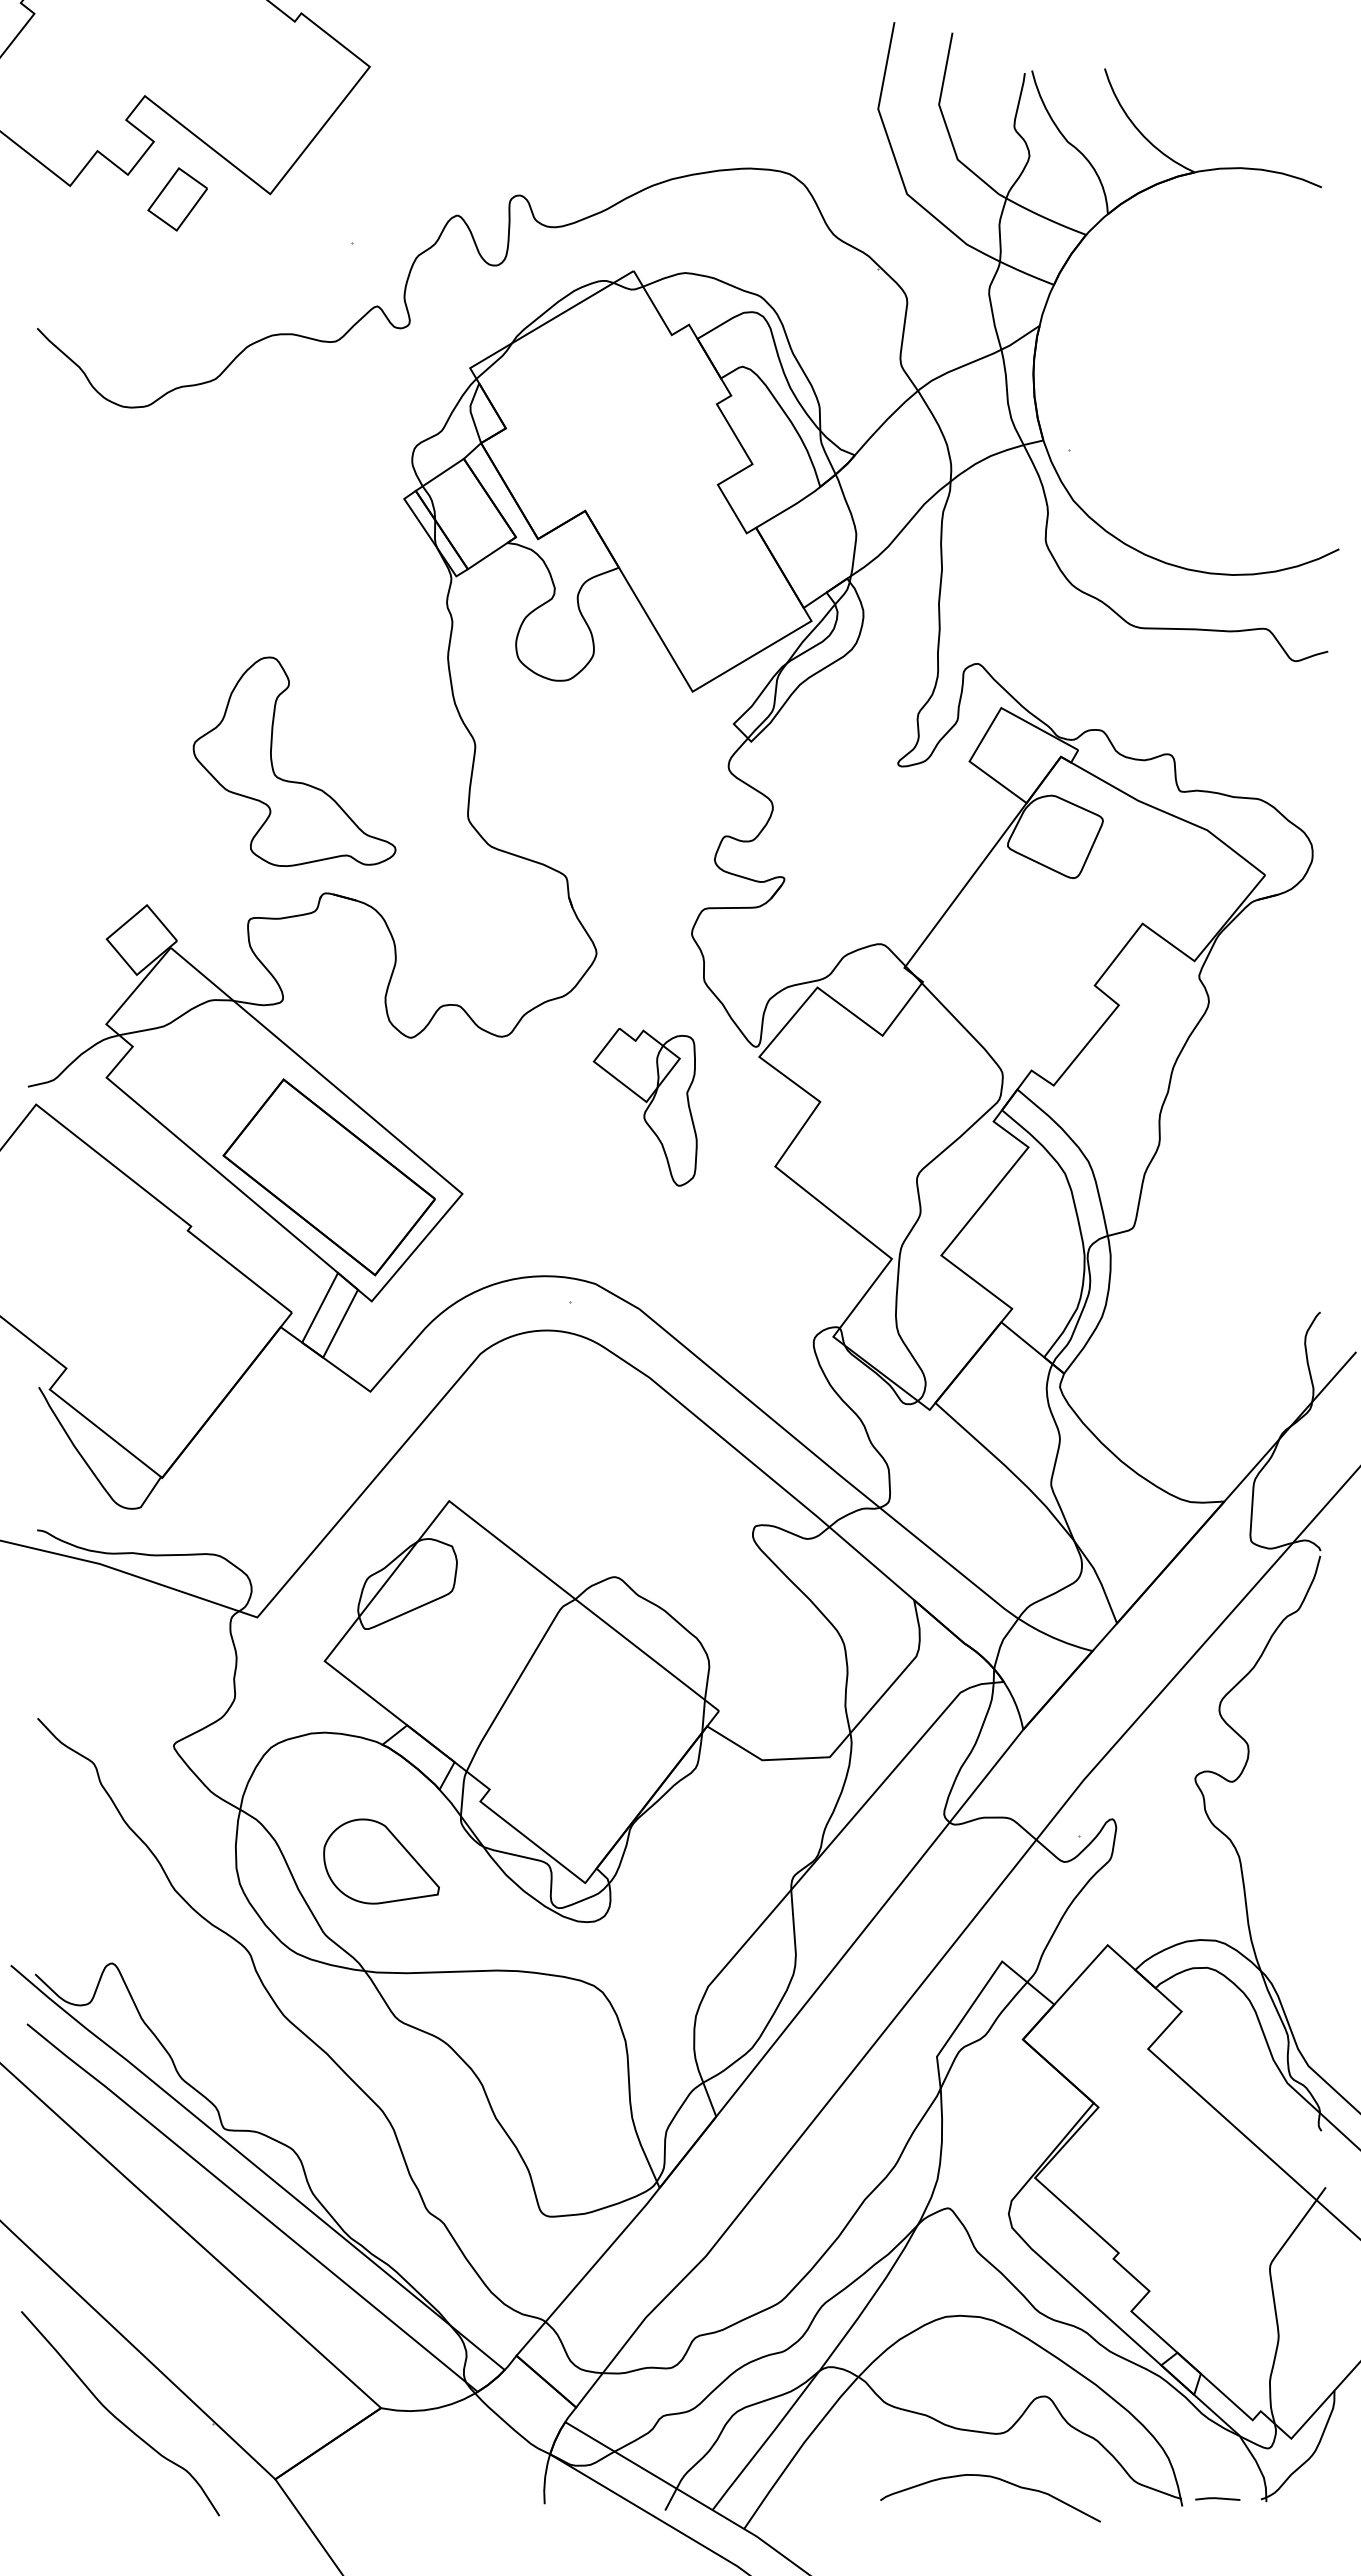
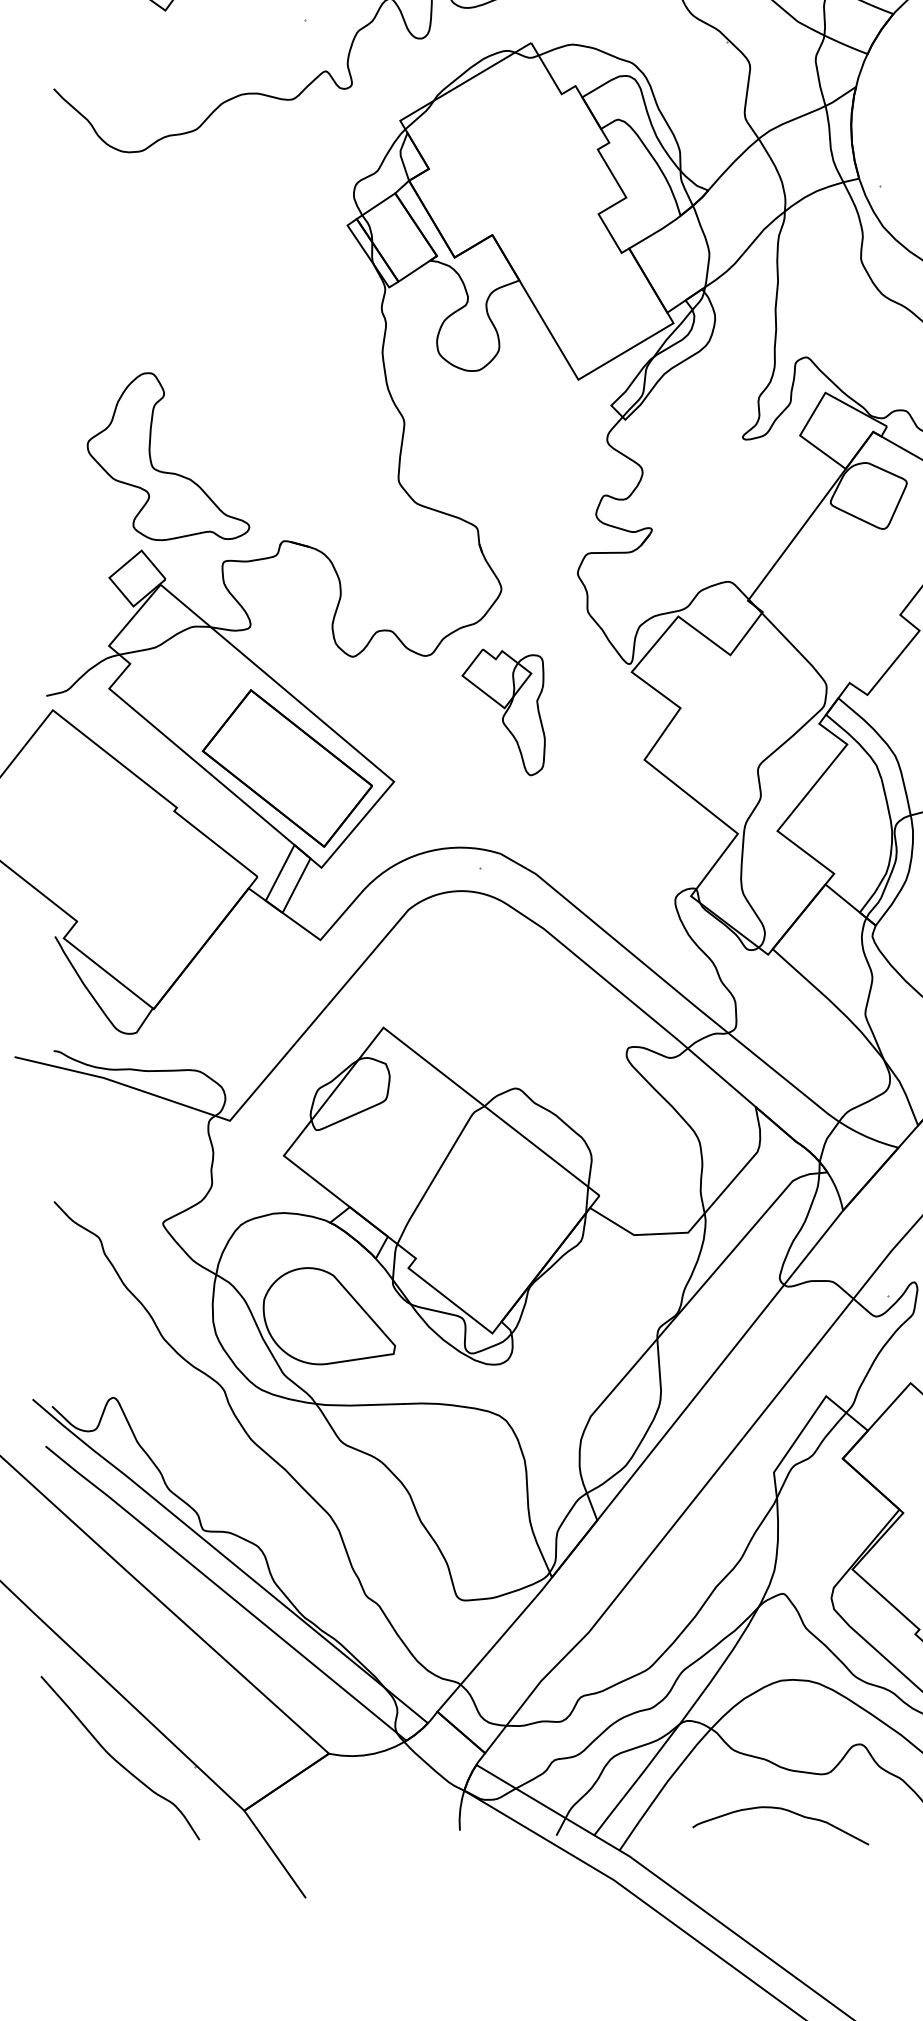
part: (290, 780) -> (165, 471), moved
part: (644, 1107) -> (503, 712), moved
part: (381, 1861) -> (329, 1316), size x1.43
curve: (996, 2479) -> (785, 1810), moved

